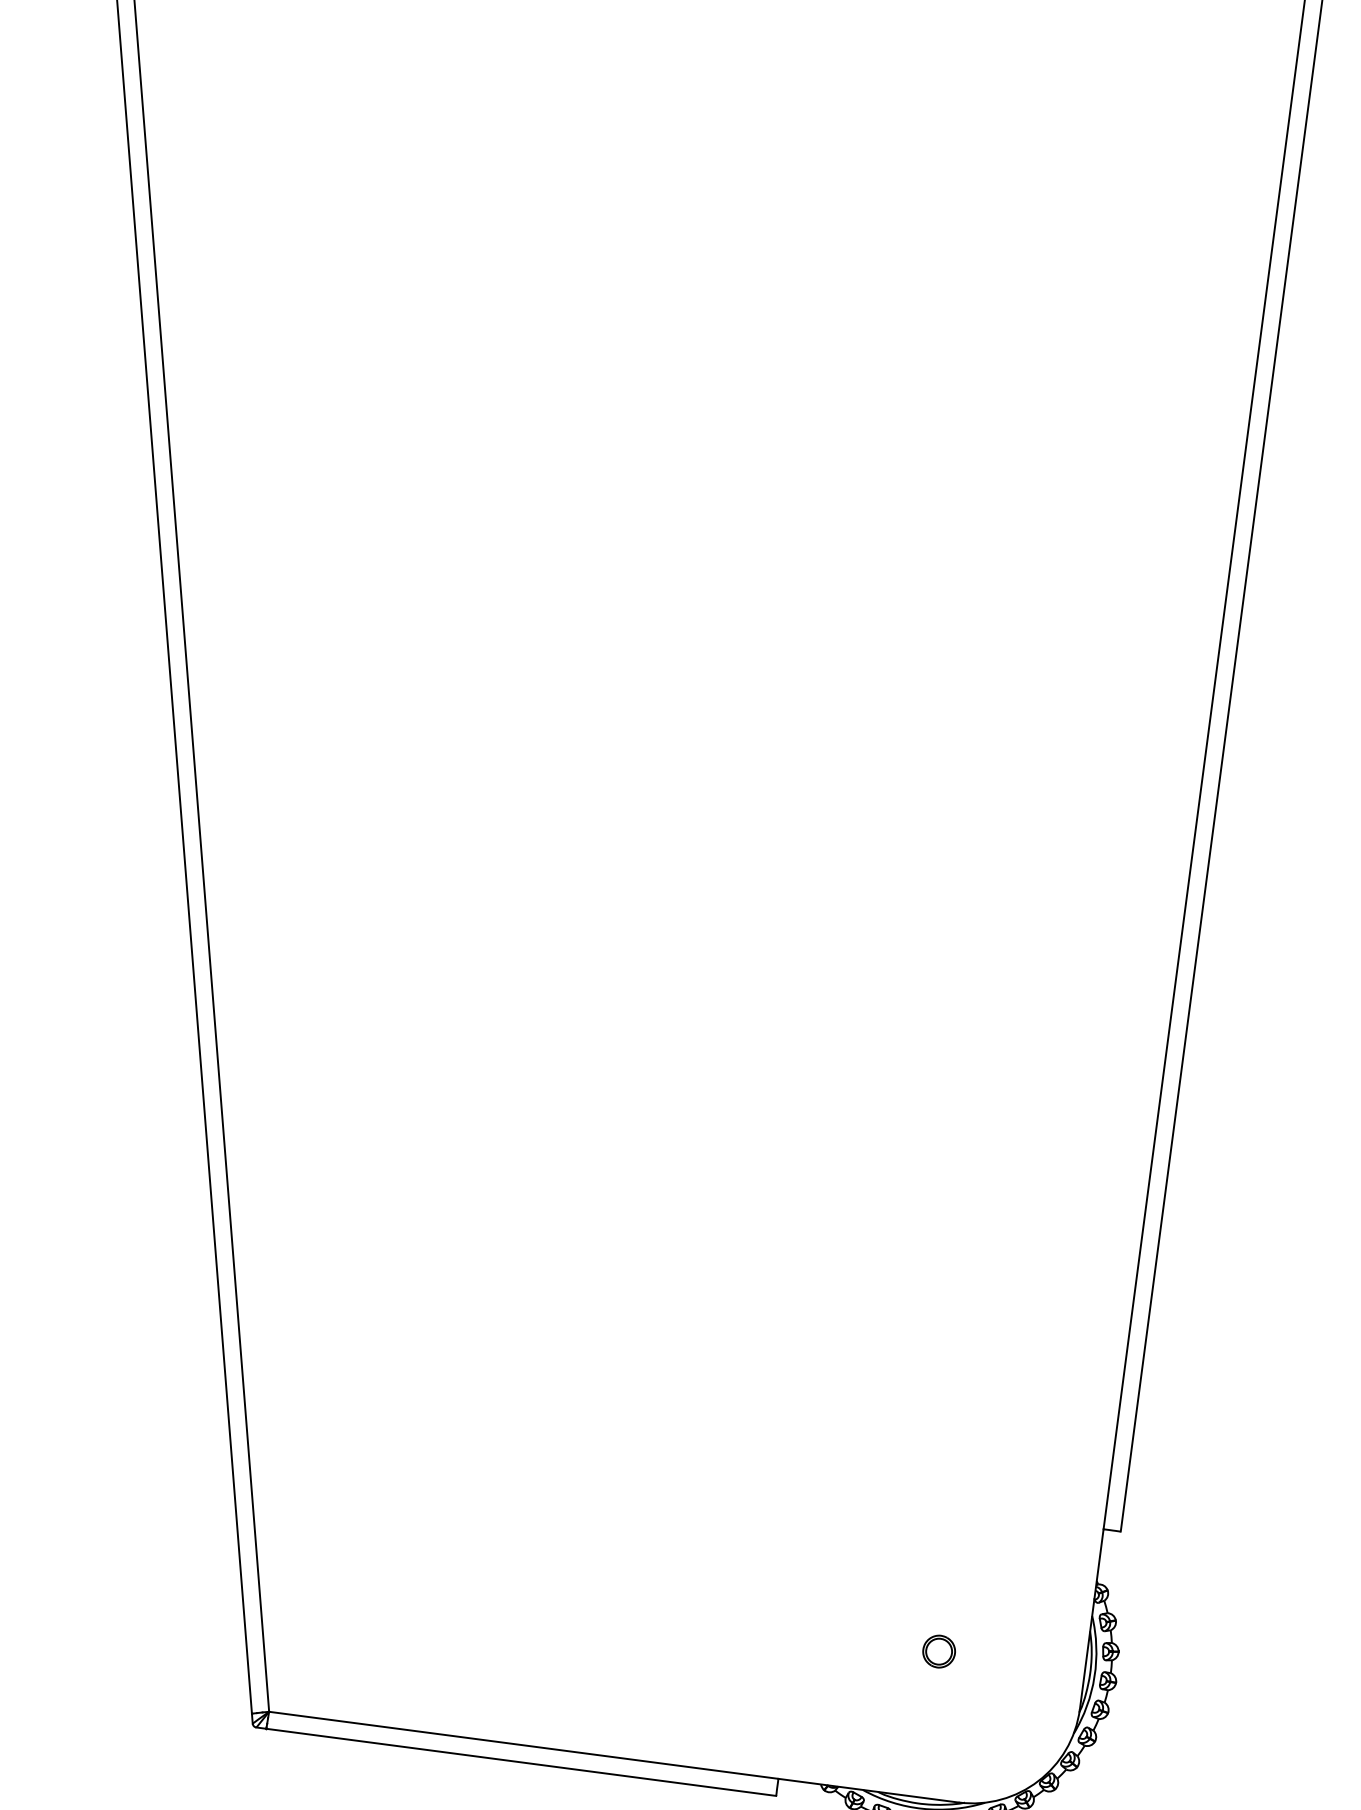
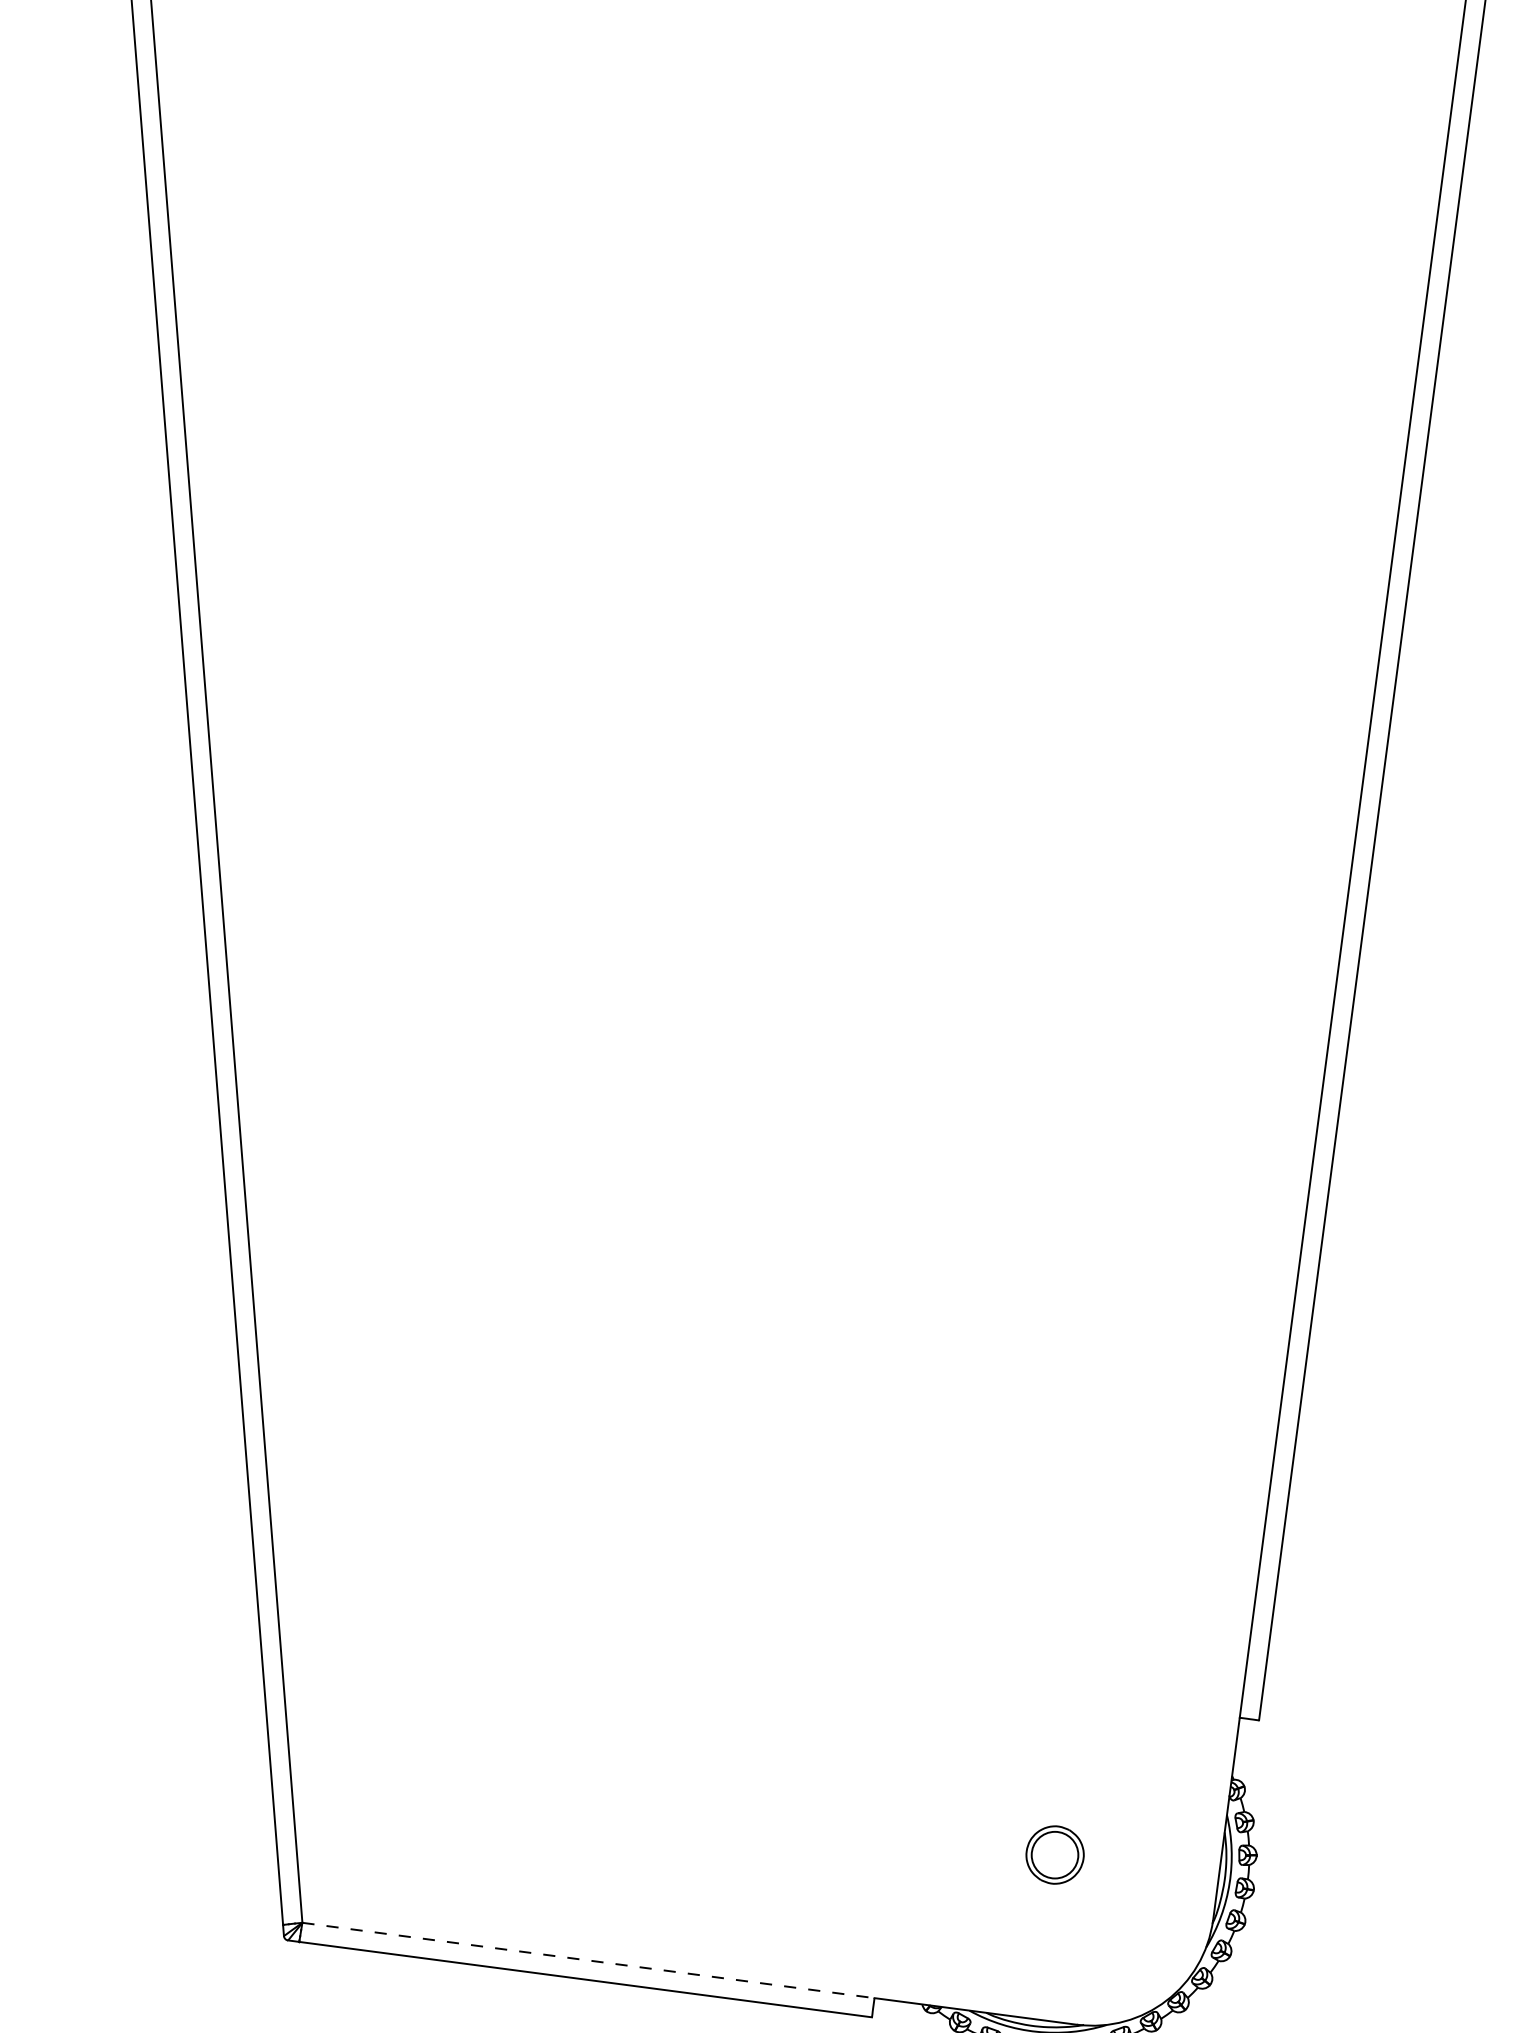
part: (938, 1651) -> (1054, 1855), size x1.6
line: (523, 1745) -> (588, 1960), solid -> dashed

